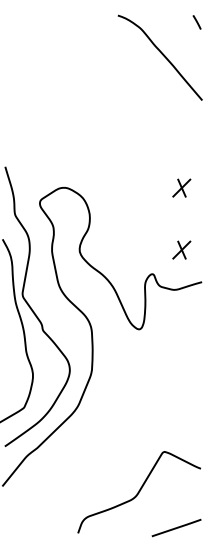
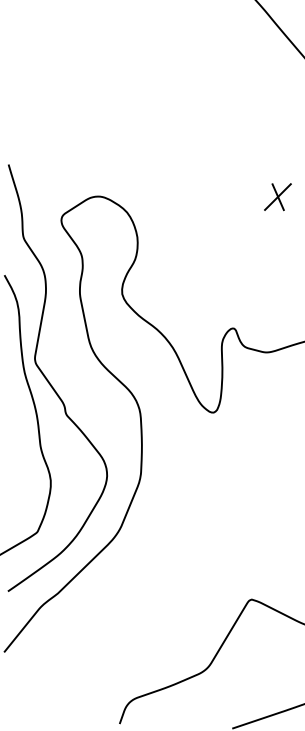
part: (181, 249) -> (277, 290), removed

